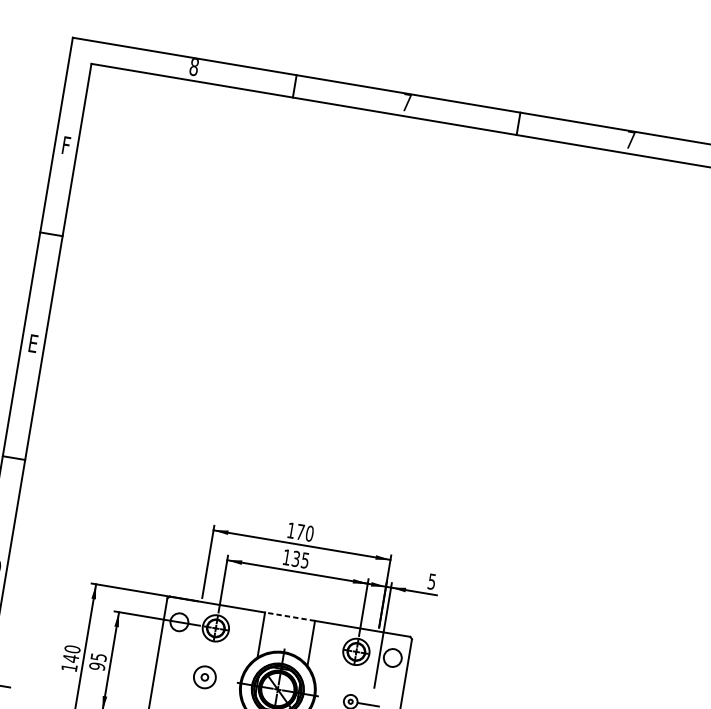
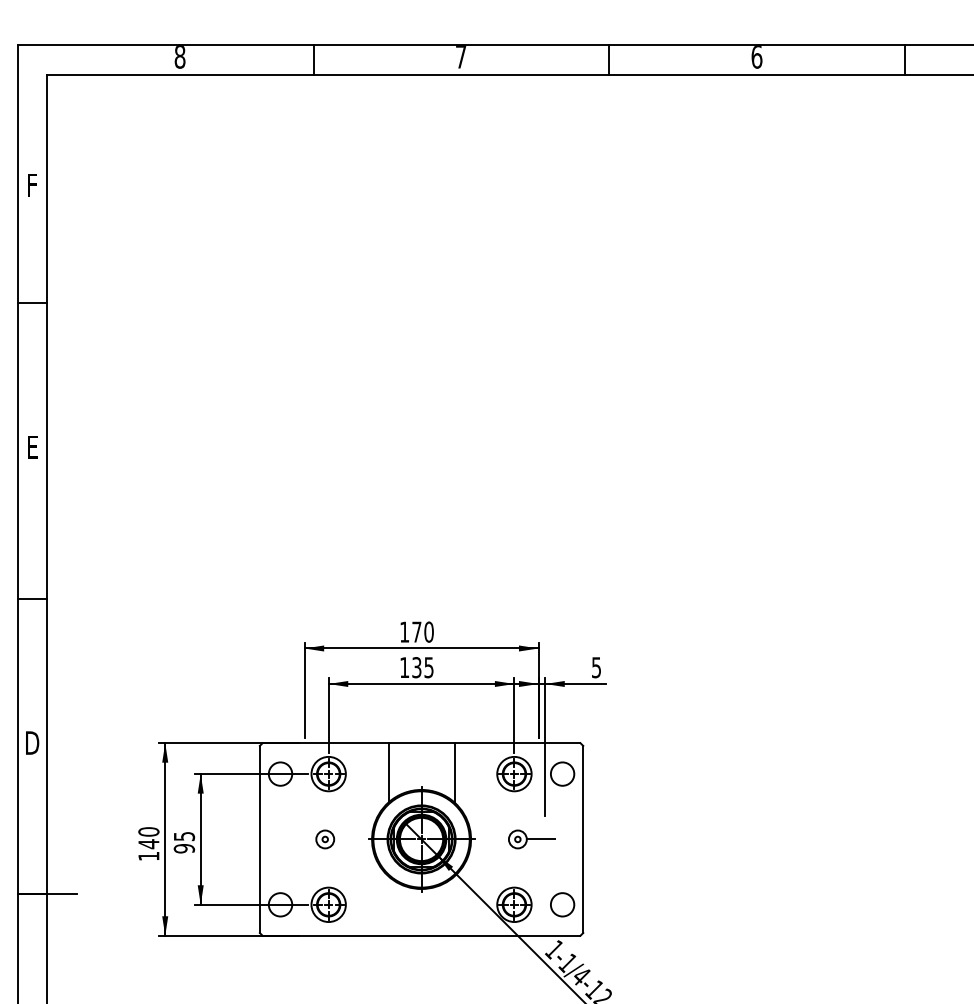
text: (630, 140) -> (756, 57), 7 -> 6
line: (289, 616) -> (421, 743), dashed -> solid
part: (205, 677) -> (325, 839), size x0.62

